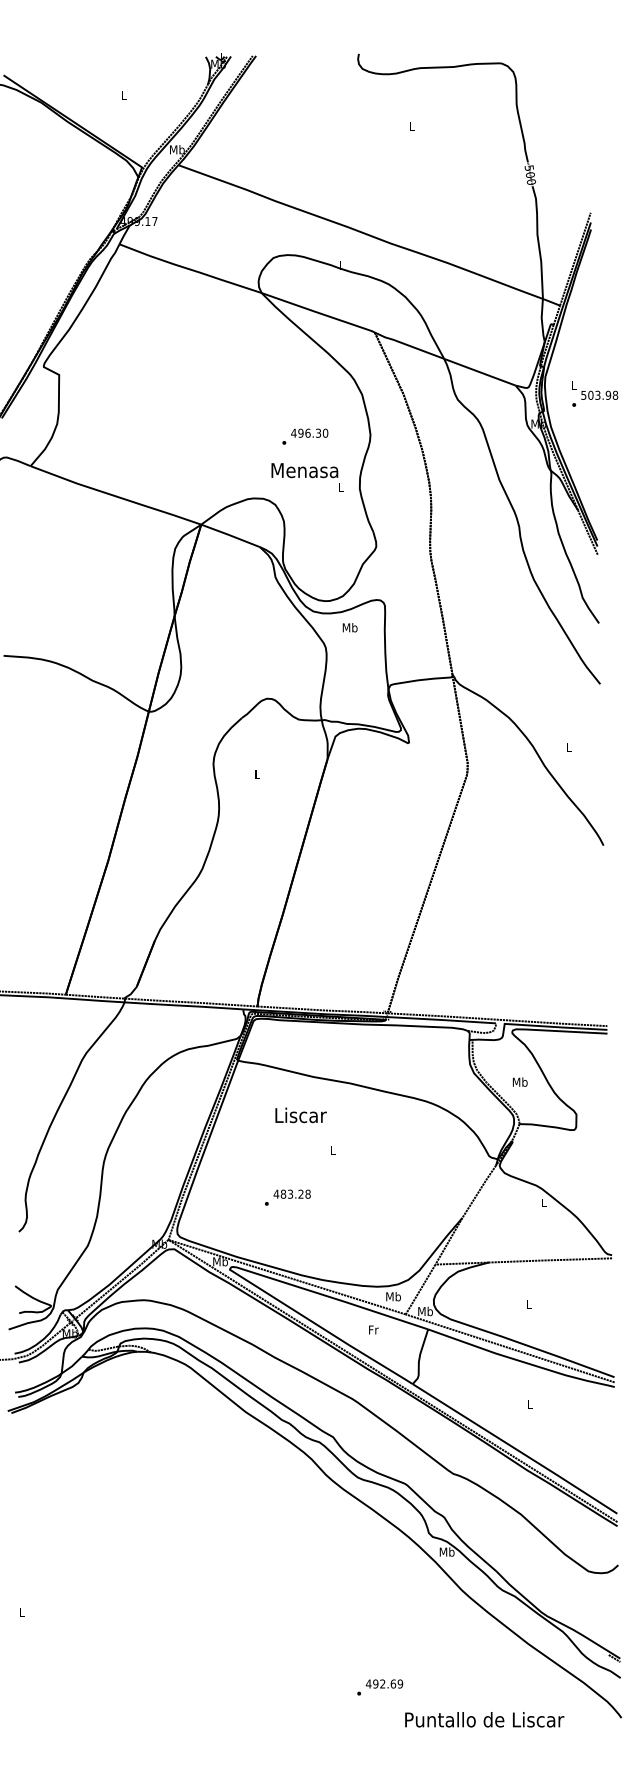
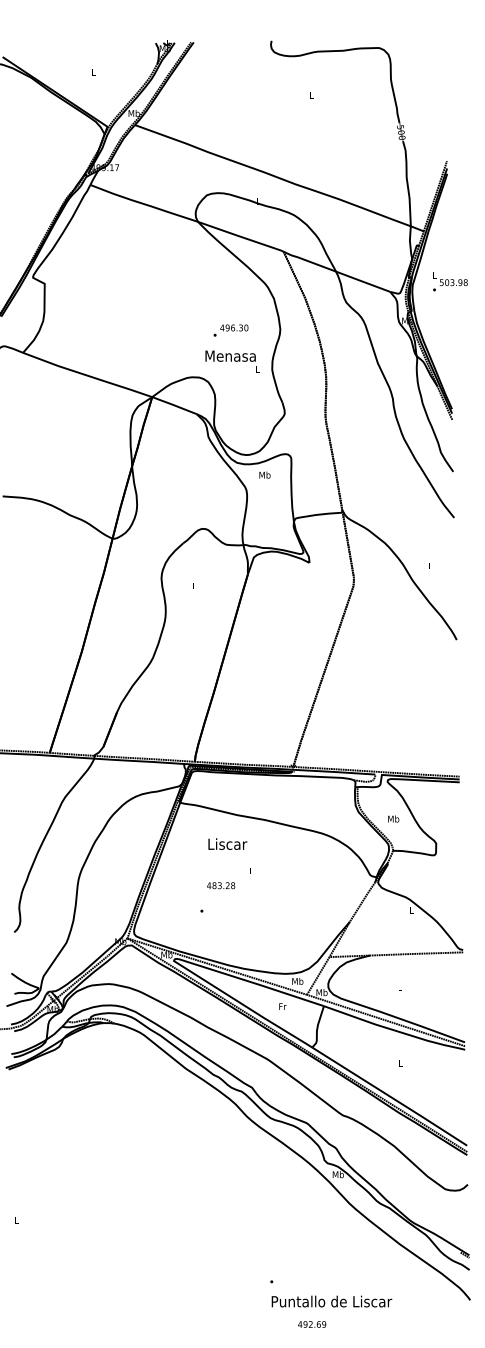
text: (595, 393) -> (450, 281), moved
text: (291, 1193) -> (220, 885), moved
text: (384, 1683) -> (312, 1324), moved
text: (484, 1719) -> (331, 1301), moved

